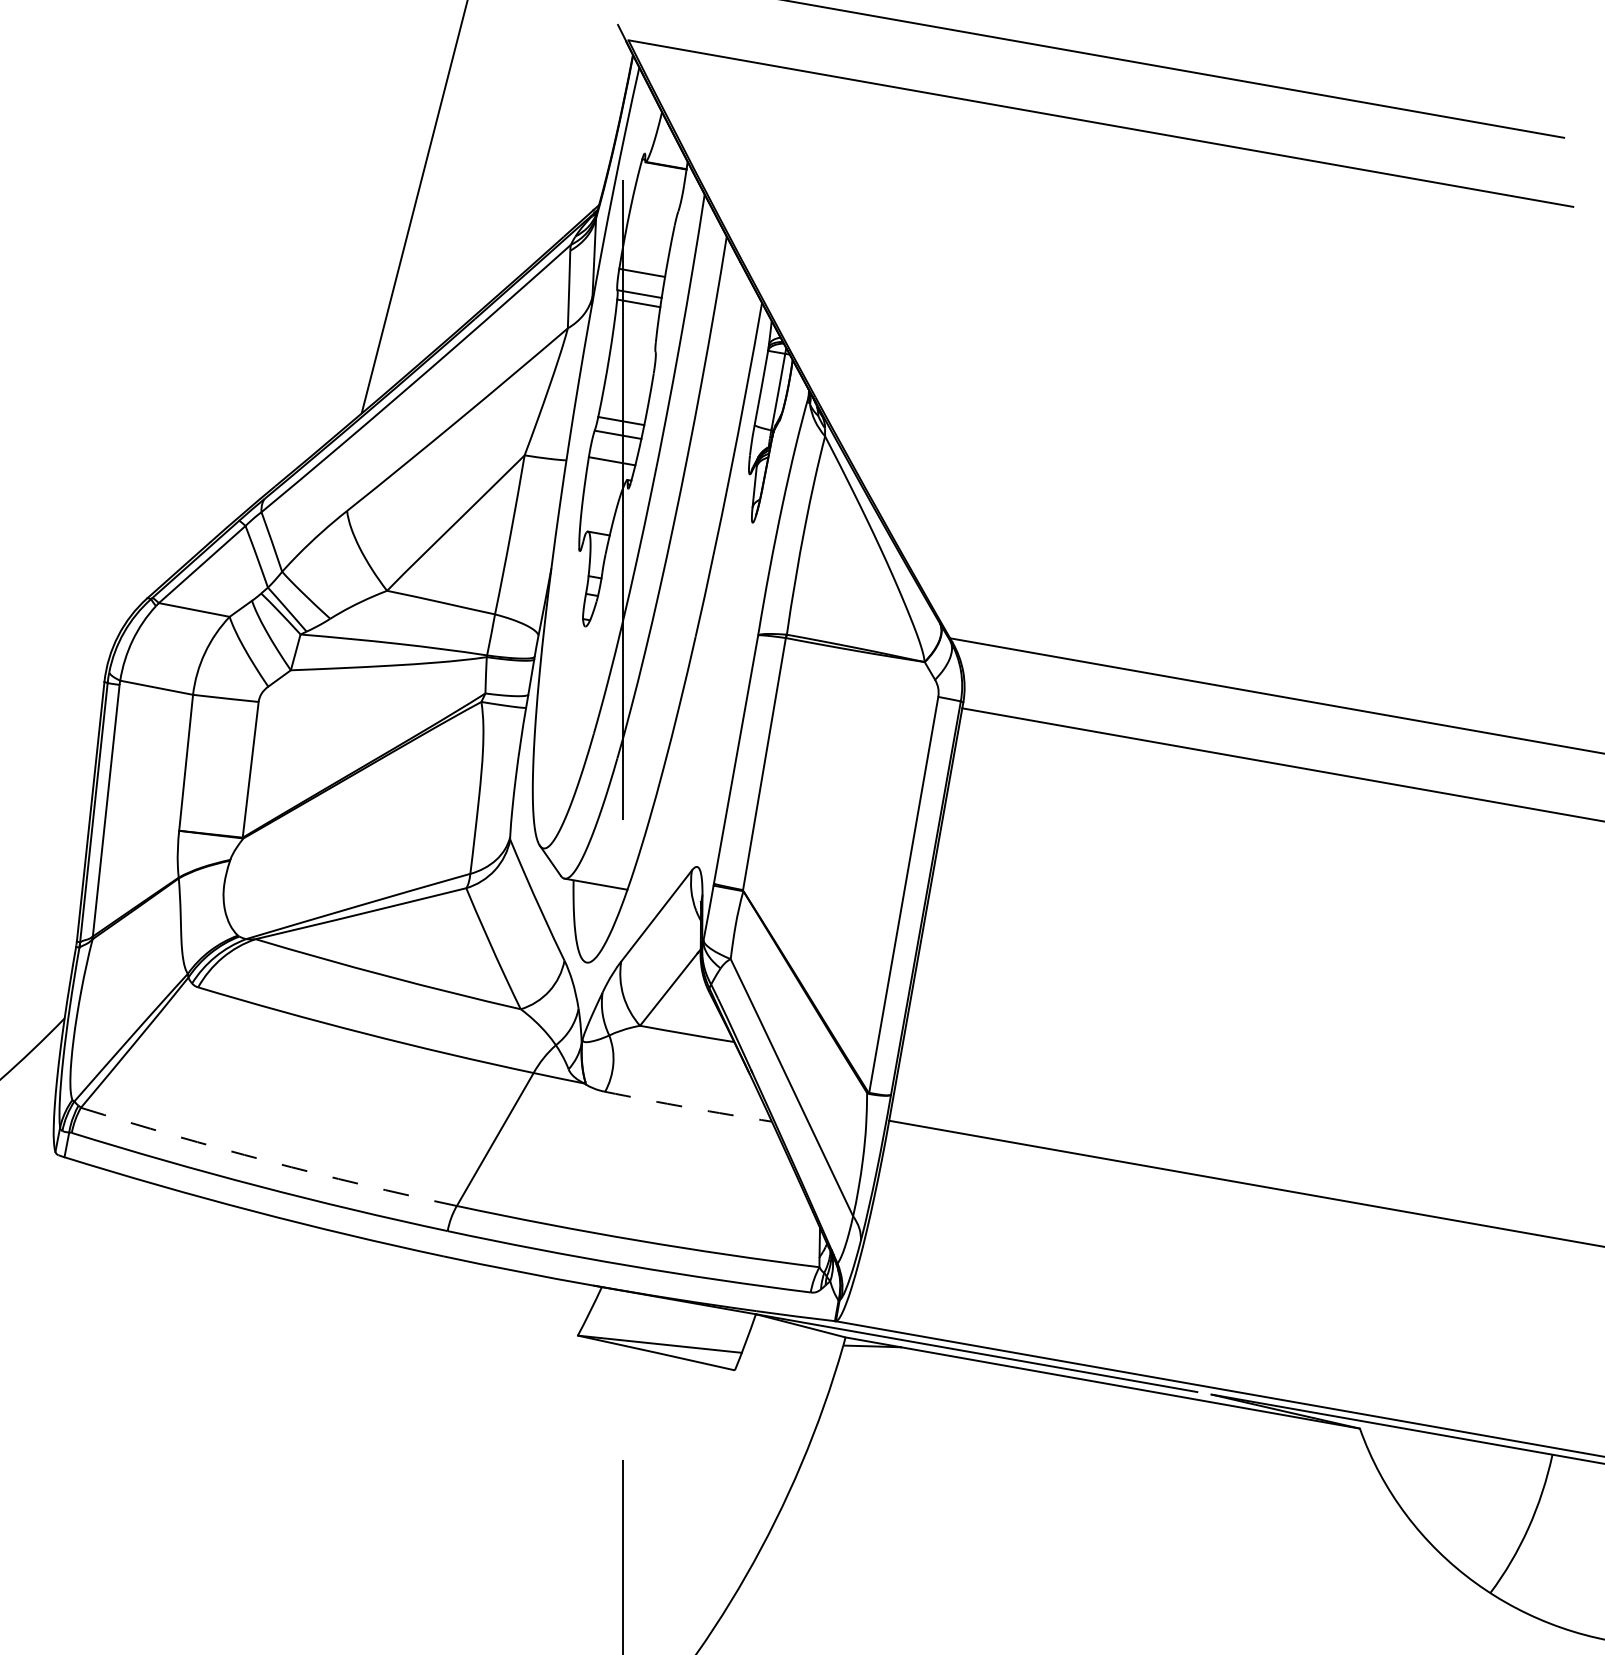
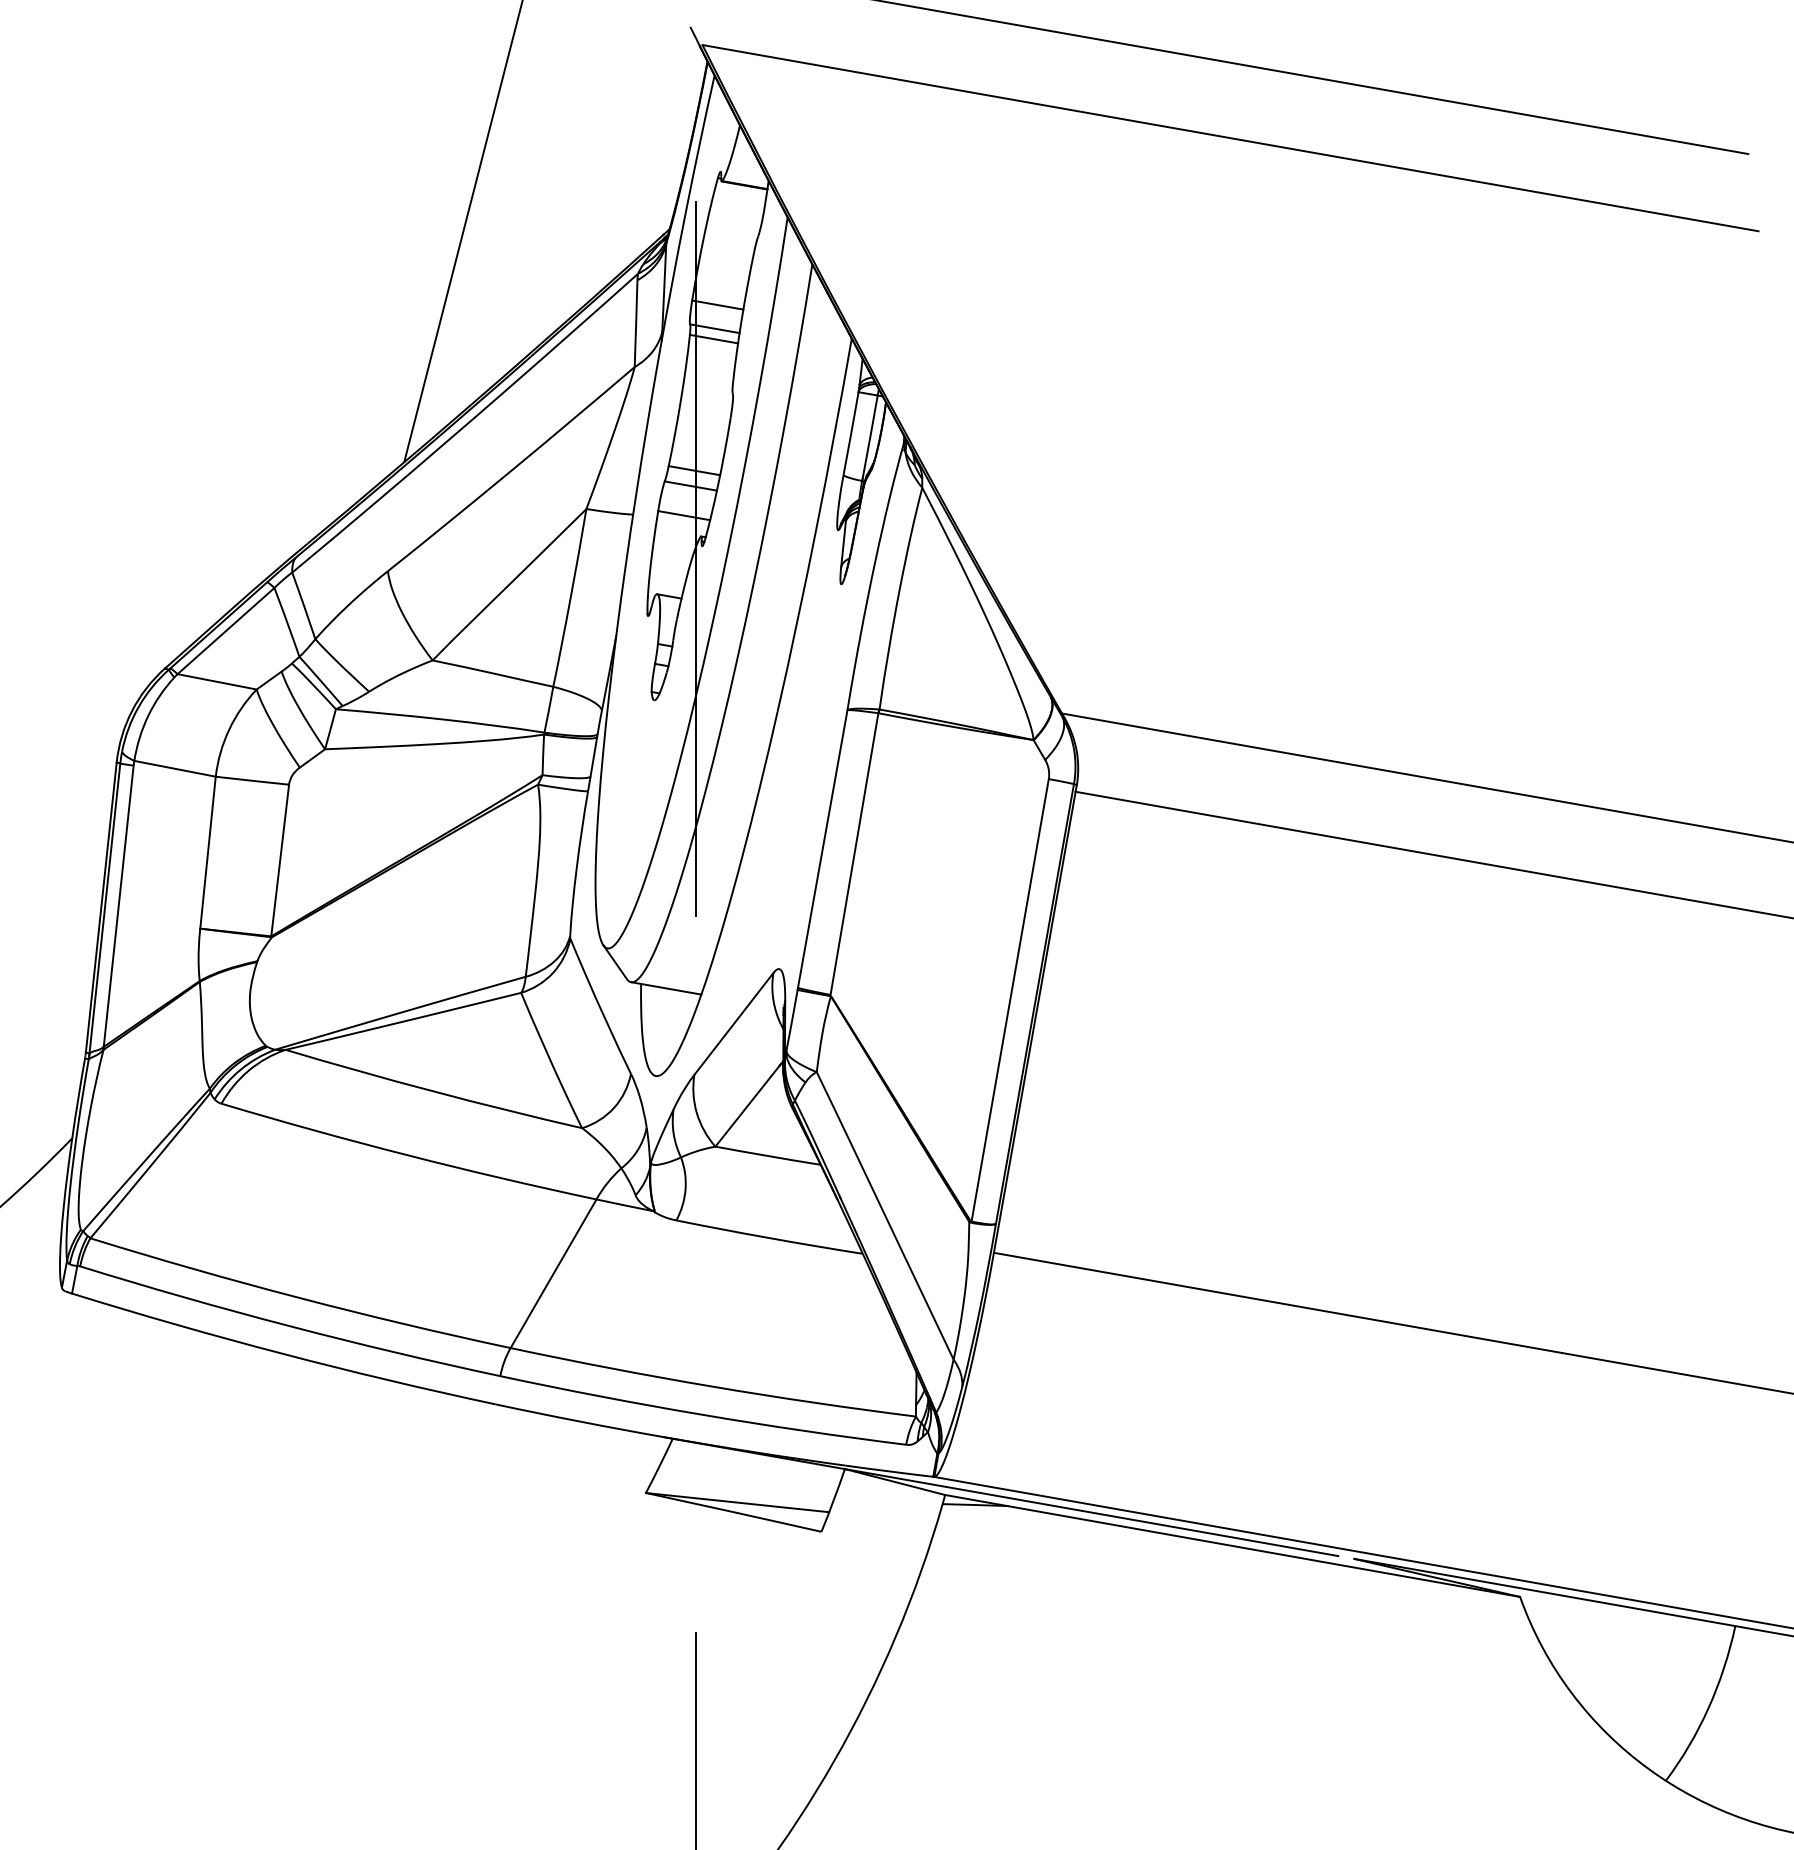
arc: (688, 1107) -> (769, 1238), dashed -> solid
arc: (267, 1160) -> (299, 1297), dashed -> solid

